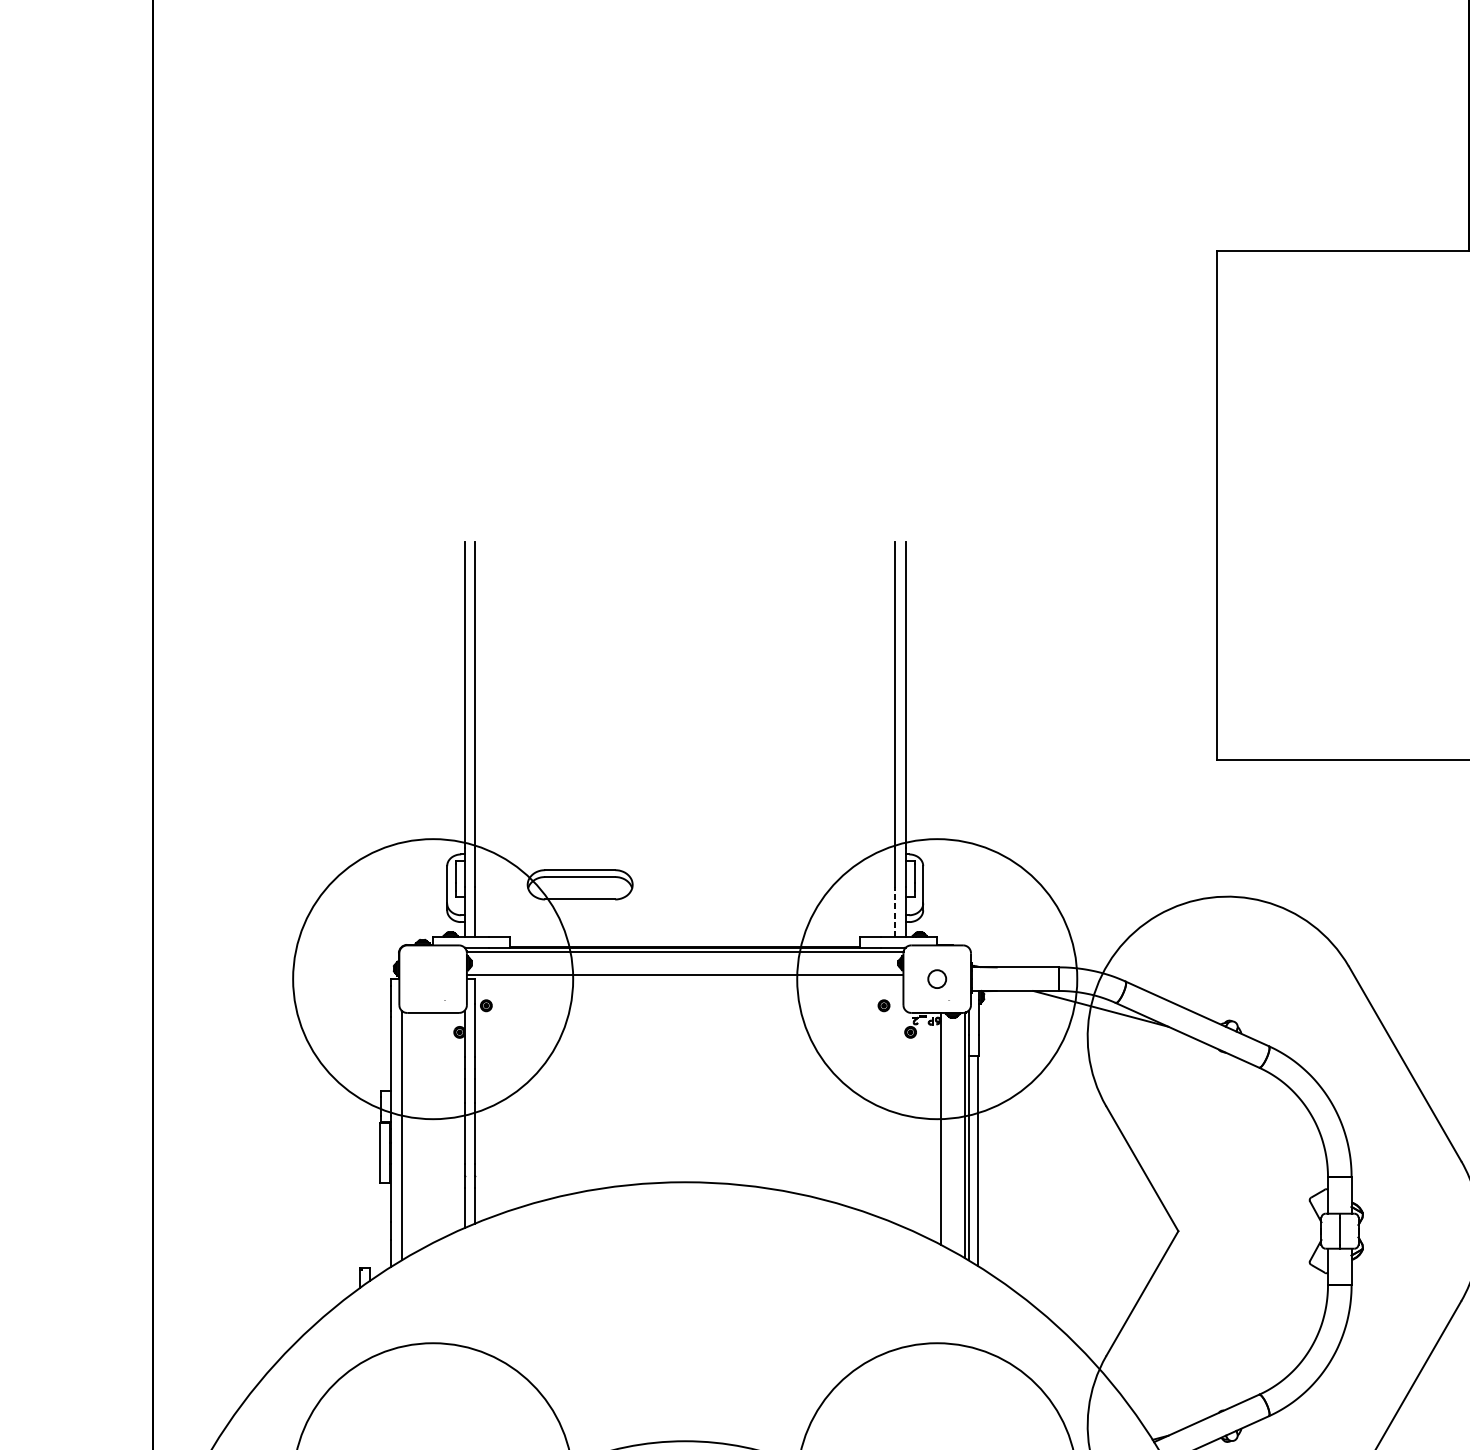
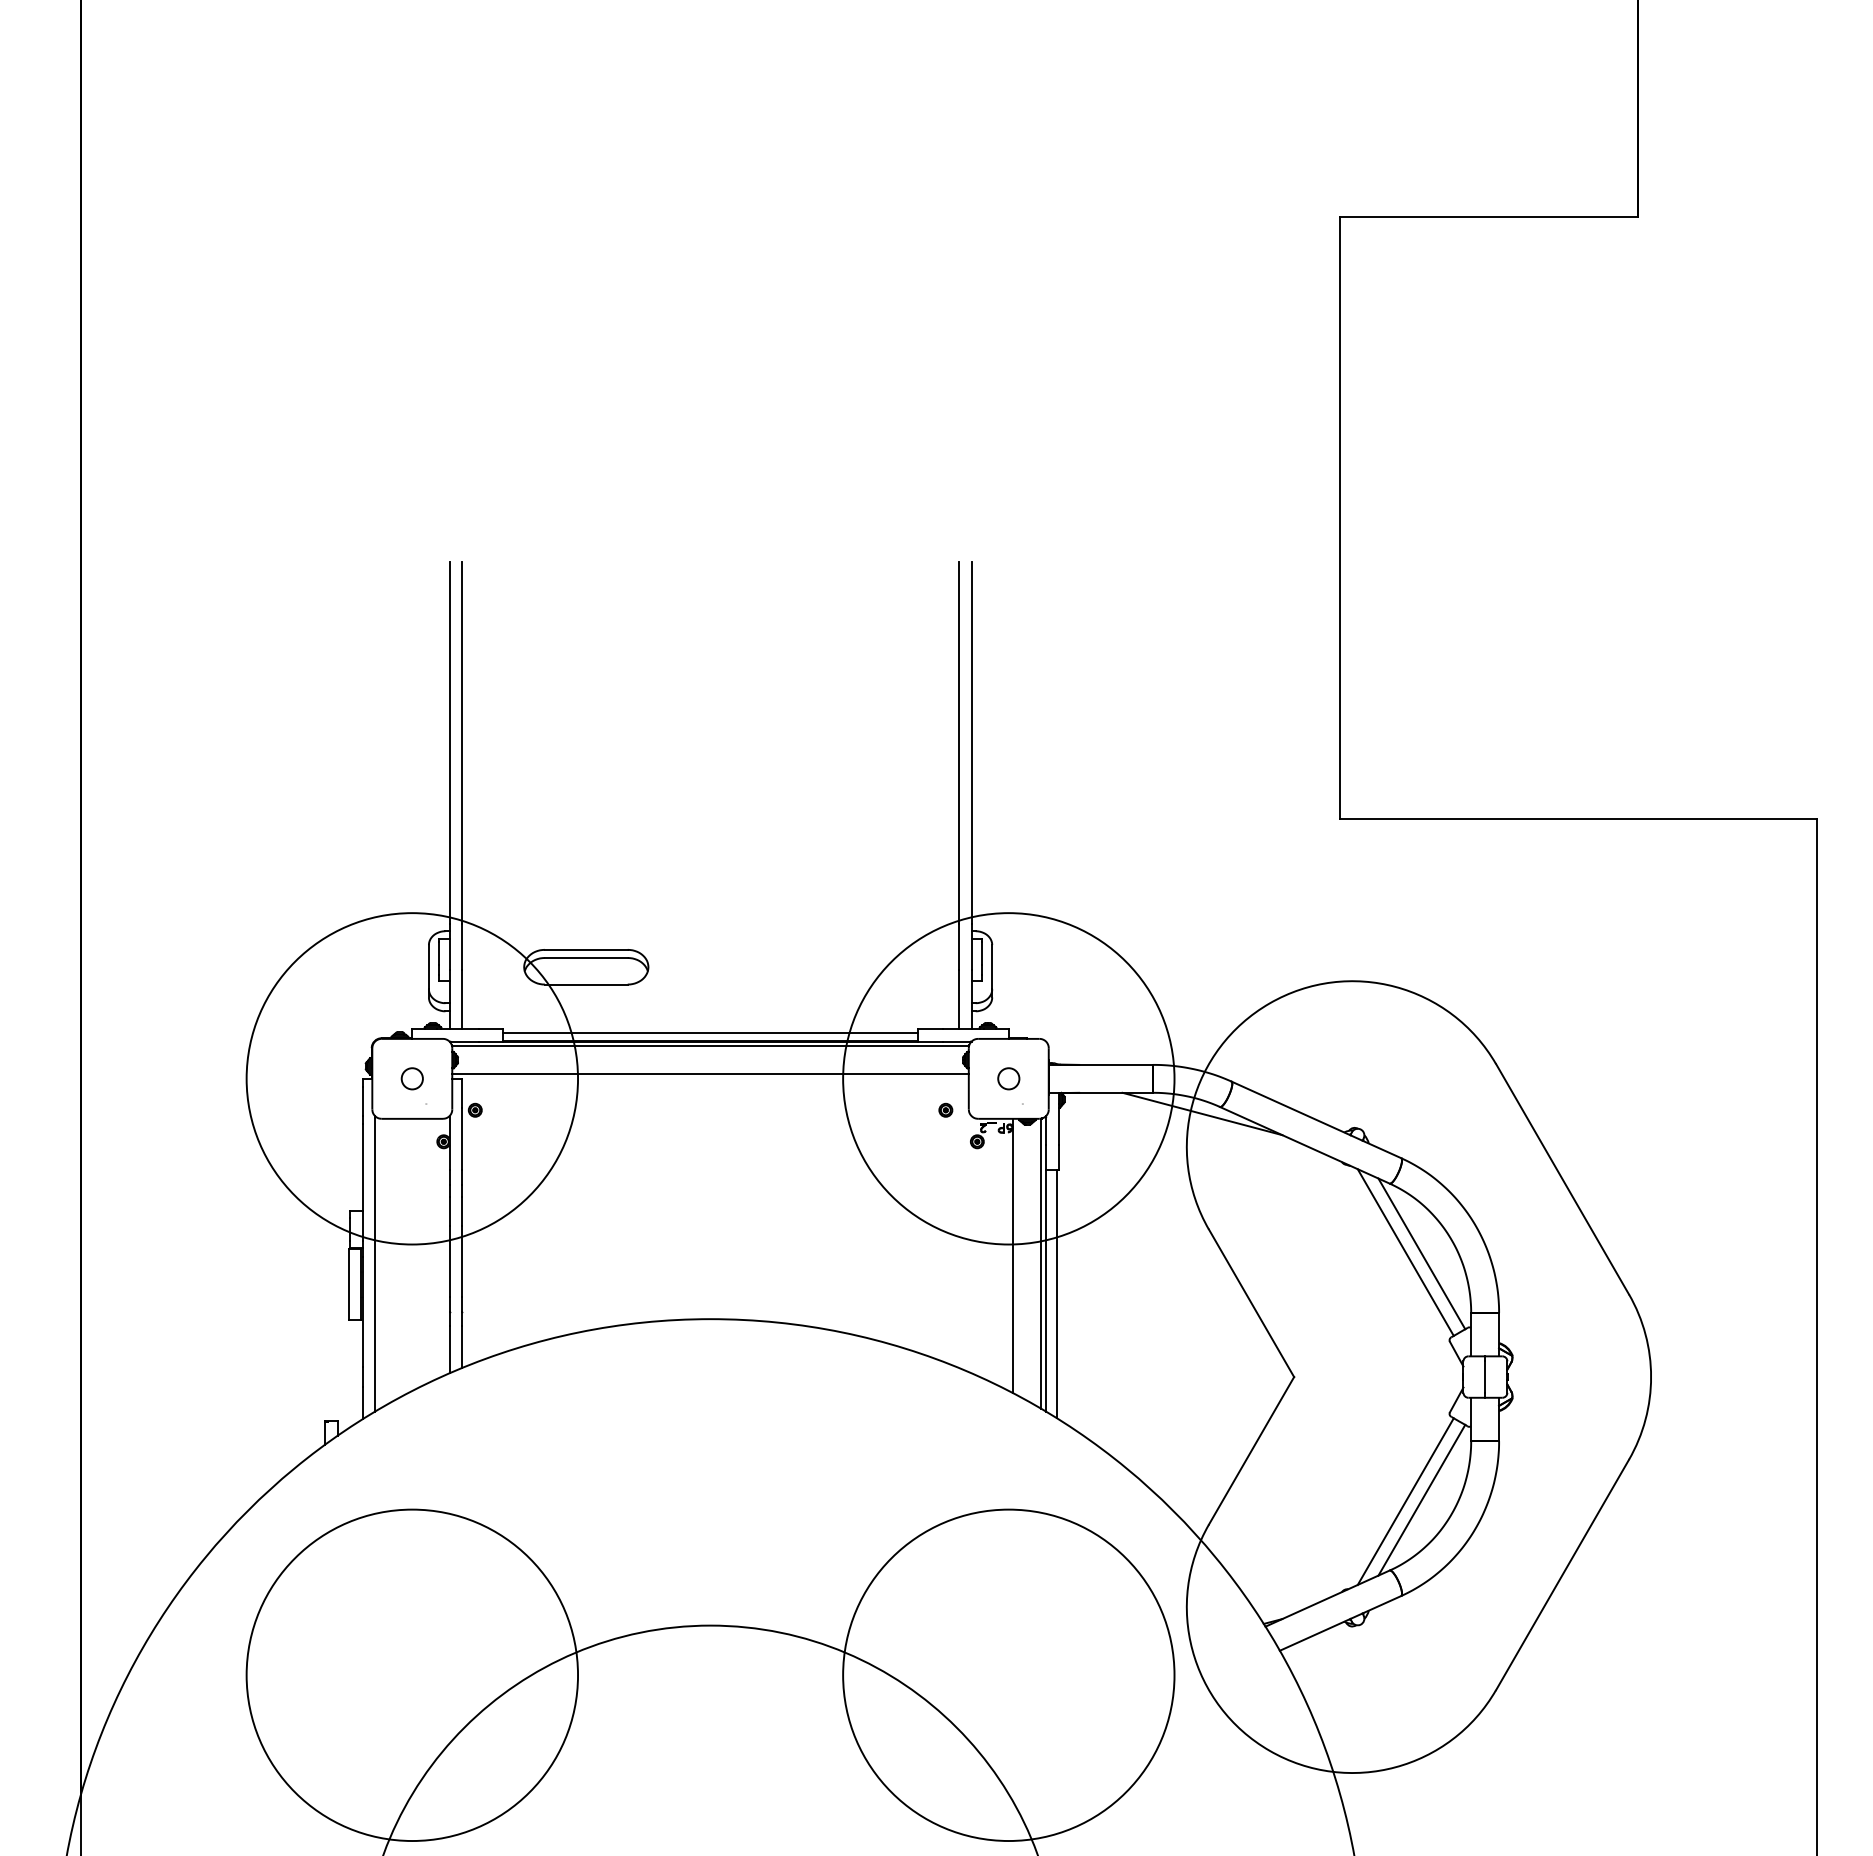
line: (895, 912) -> (959, 999), dashed -> solid
line: (685, 940) -> (710, 1033), added
circle: (432, 978) -> (411, 1078), added
line: (1272, 1125) -> (1405, 1252), added
line: (1286, 1126) -> (1421, 1253), added
line: (1286, 1334) -> (1421, 1499), added
line: (1272, 1336) -> (1405, 1501), added

